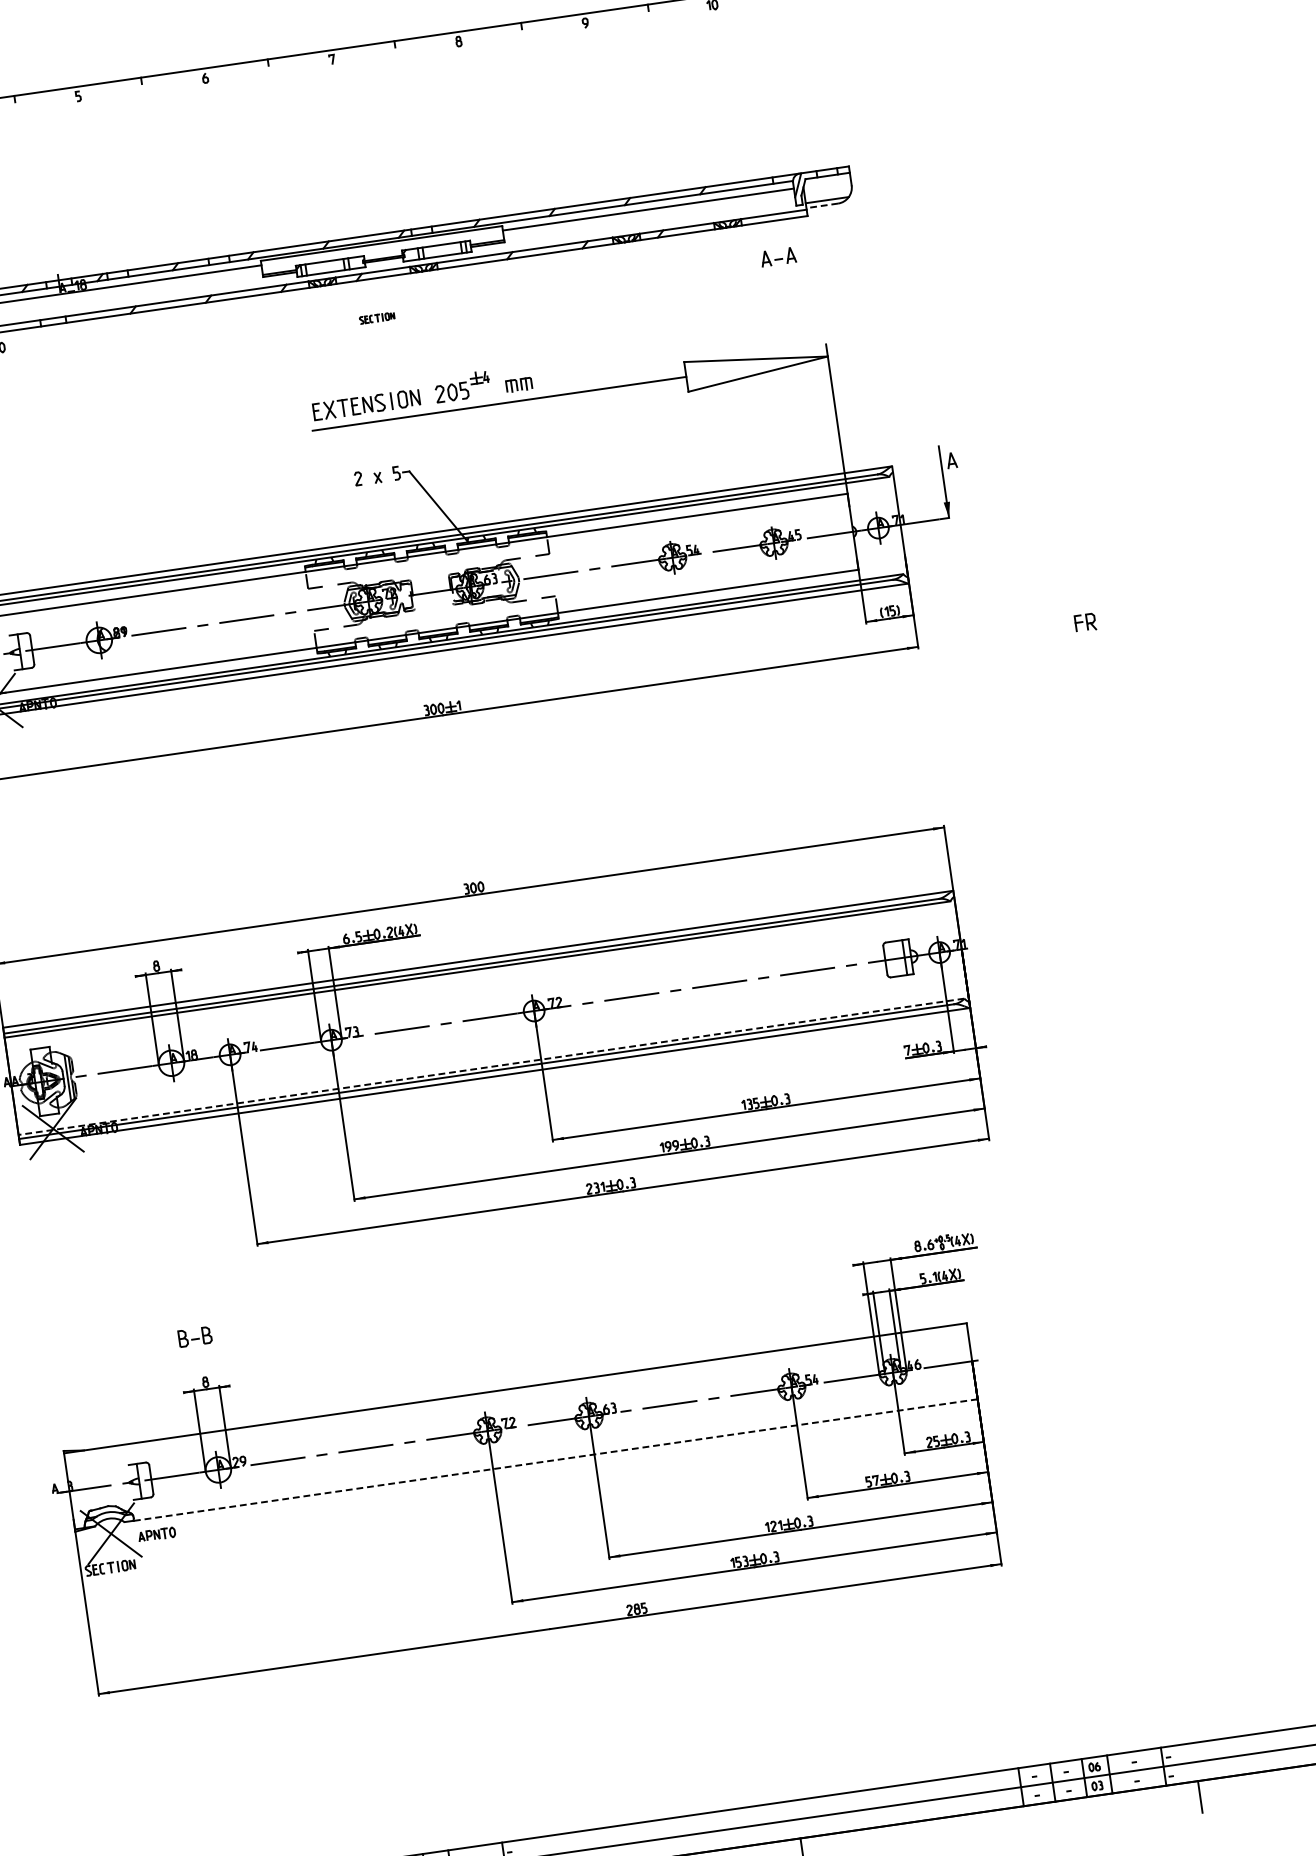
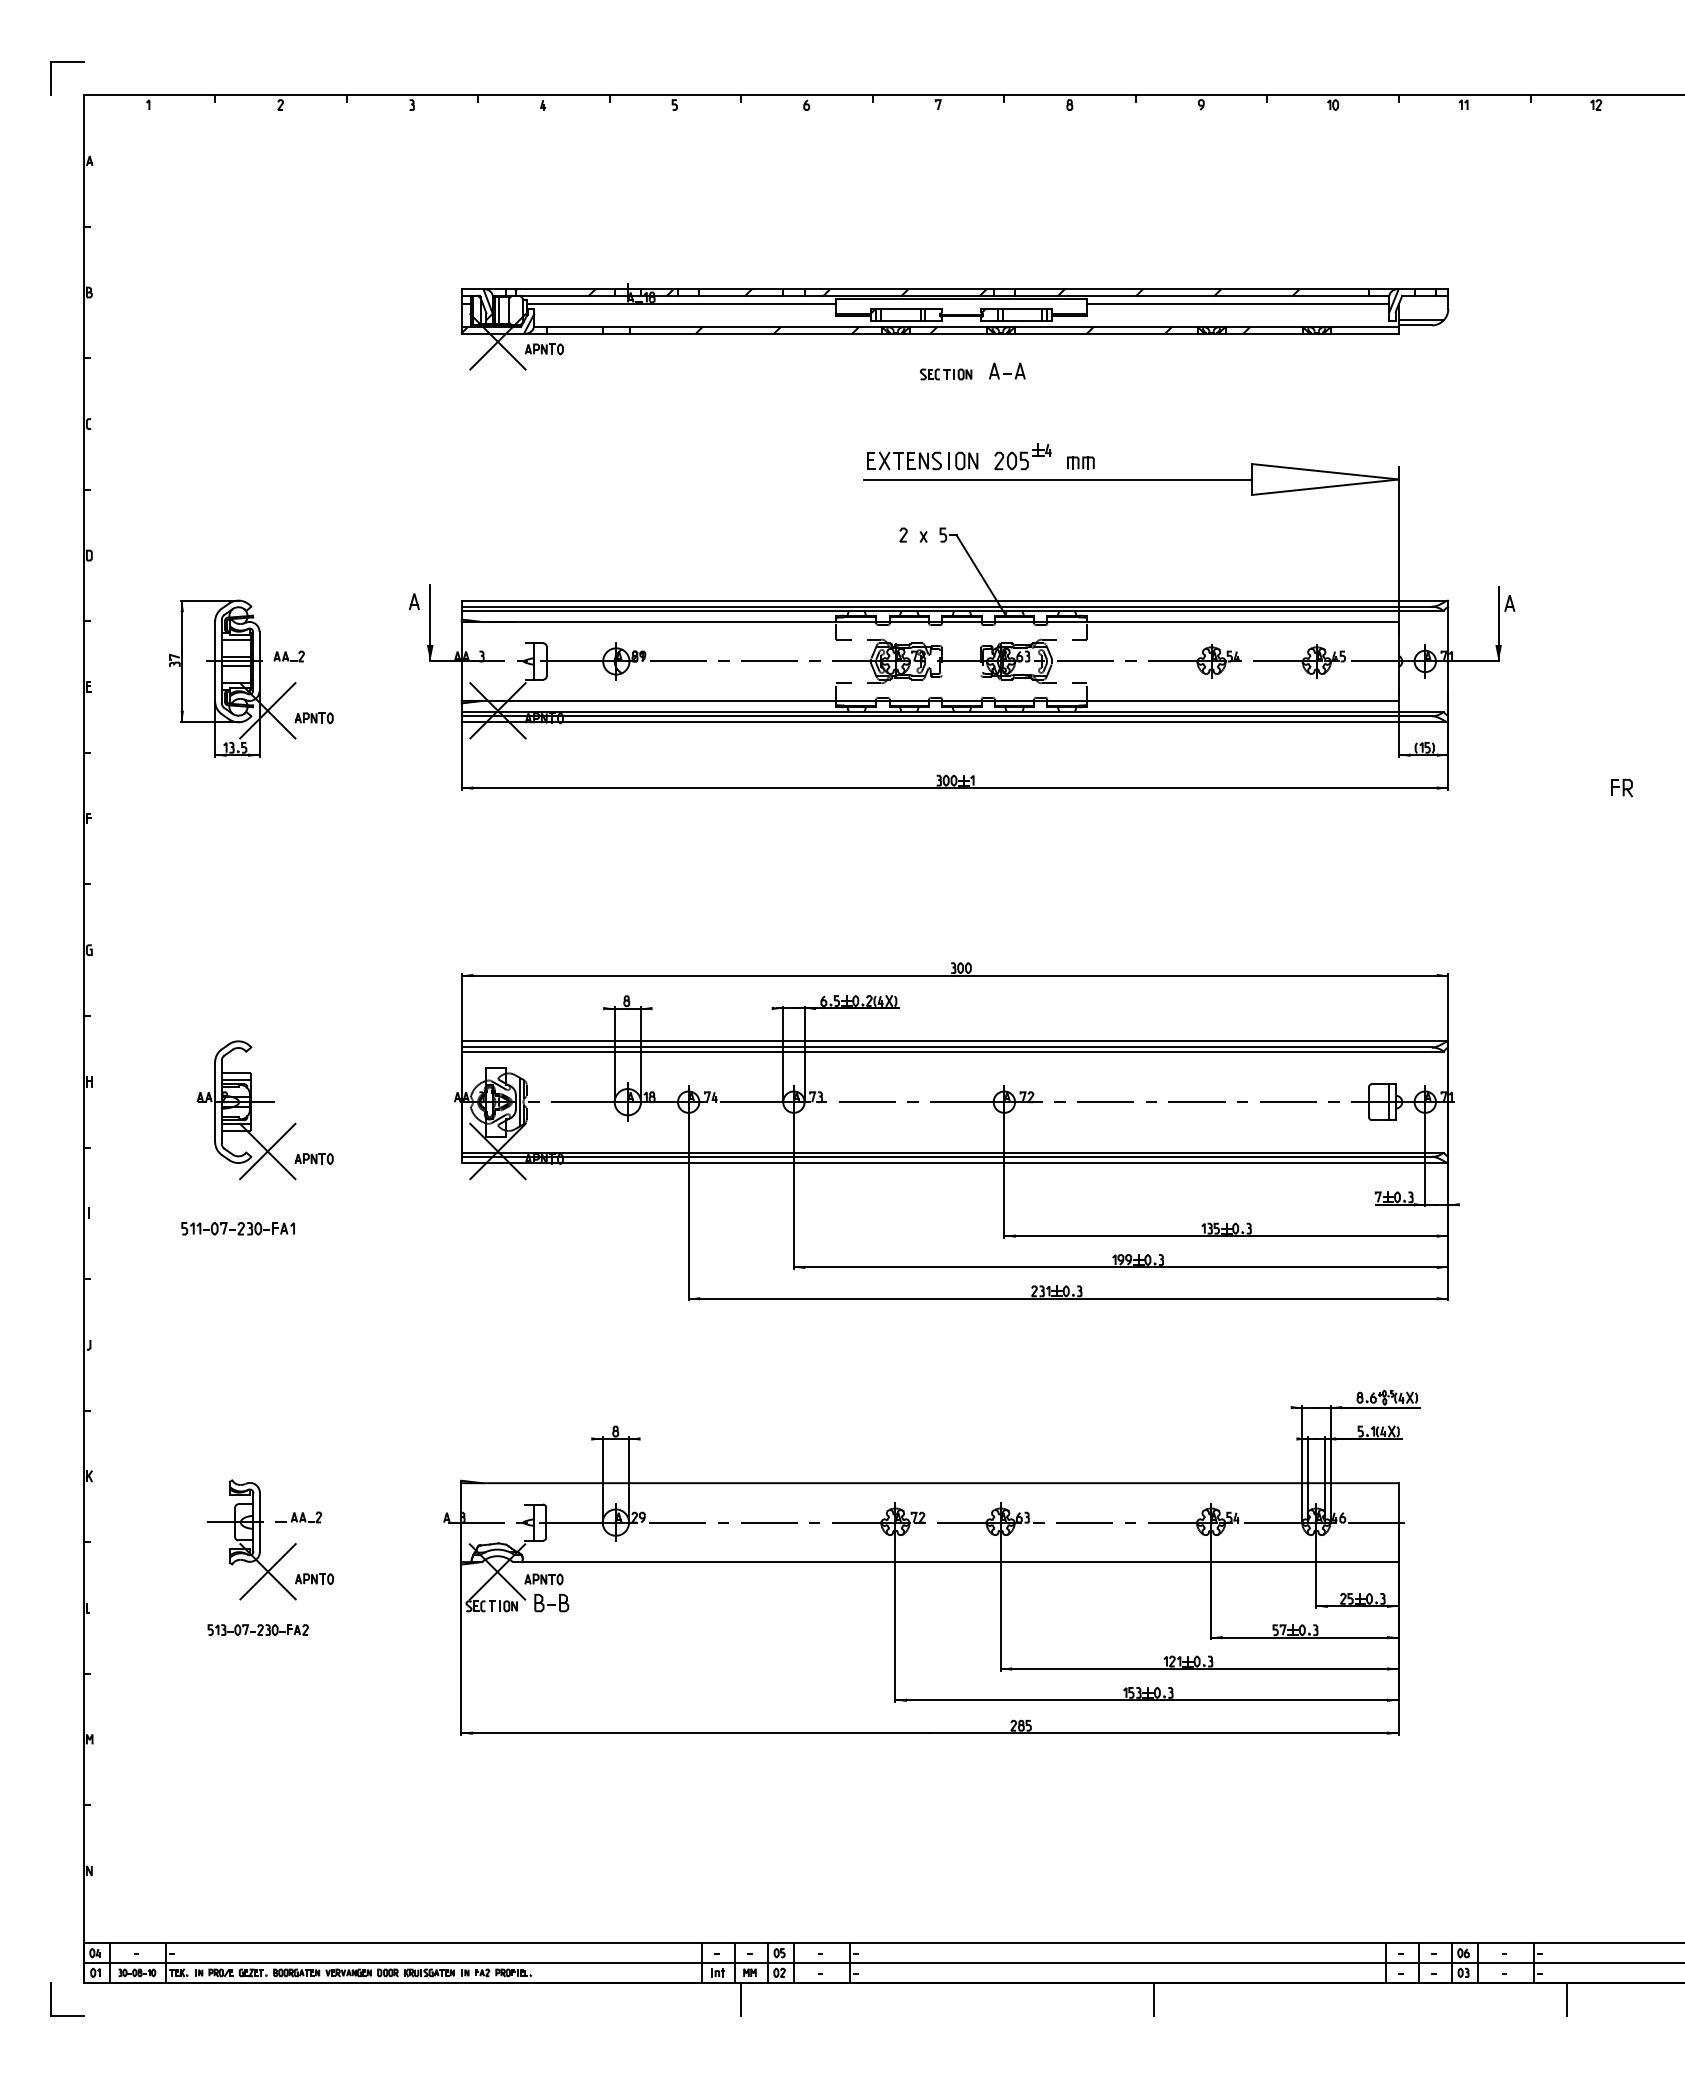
line: (821, 206) -> (1414, 325), dashed -> solid
part: (778, 256) -> (1007, 370), moved
part: (377, 318) -> (946, 374), size x1.43
line: (491, 1066) -> (952, 1152), dashed -> solid
part: (194, 1336) -> (551, 1602), moved
line: (554, 1460) -> (959, 1562), dashed -> solid

